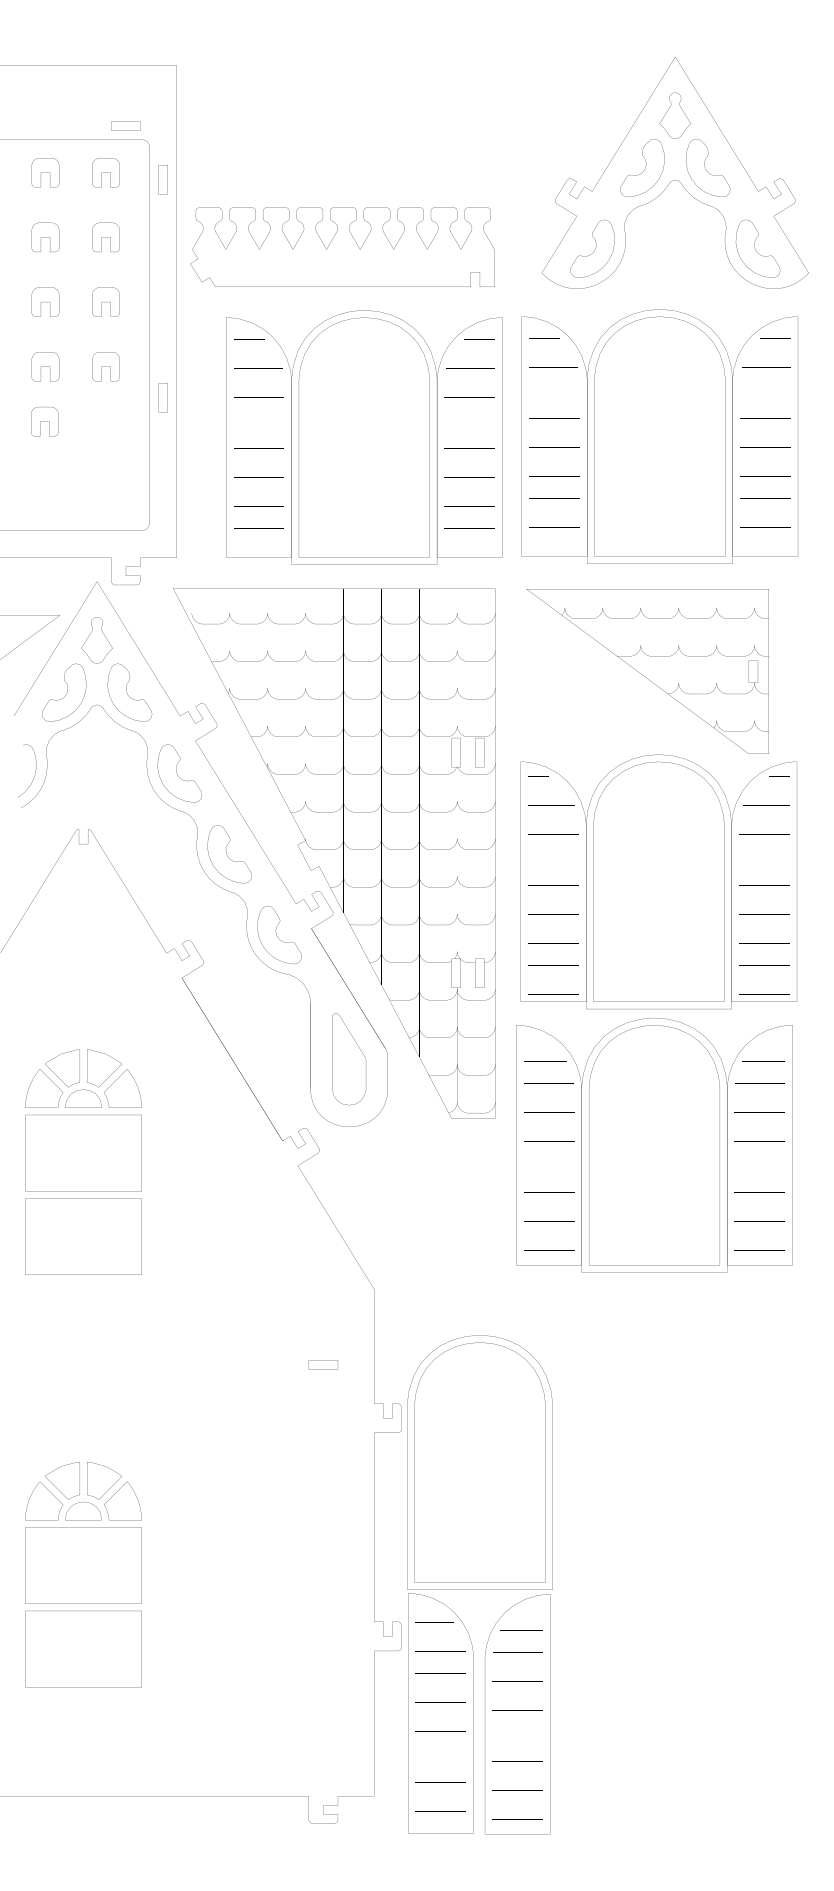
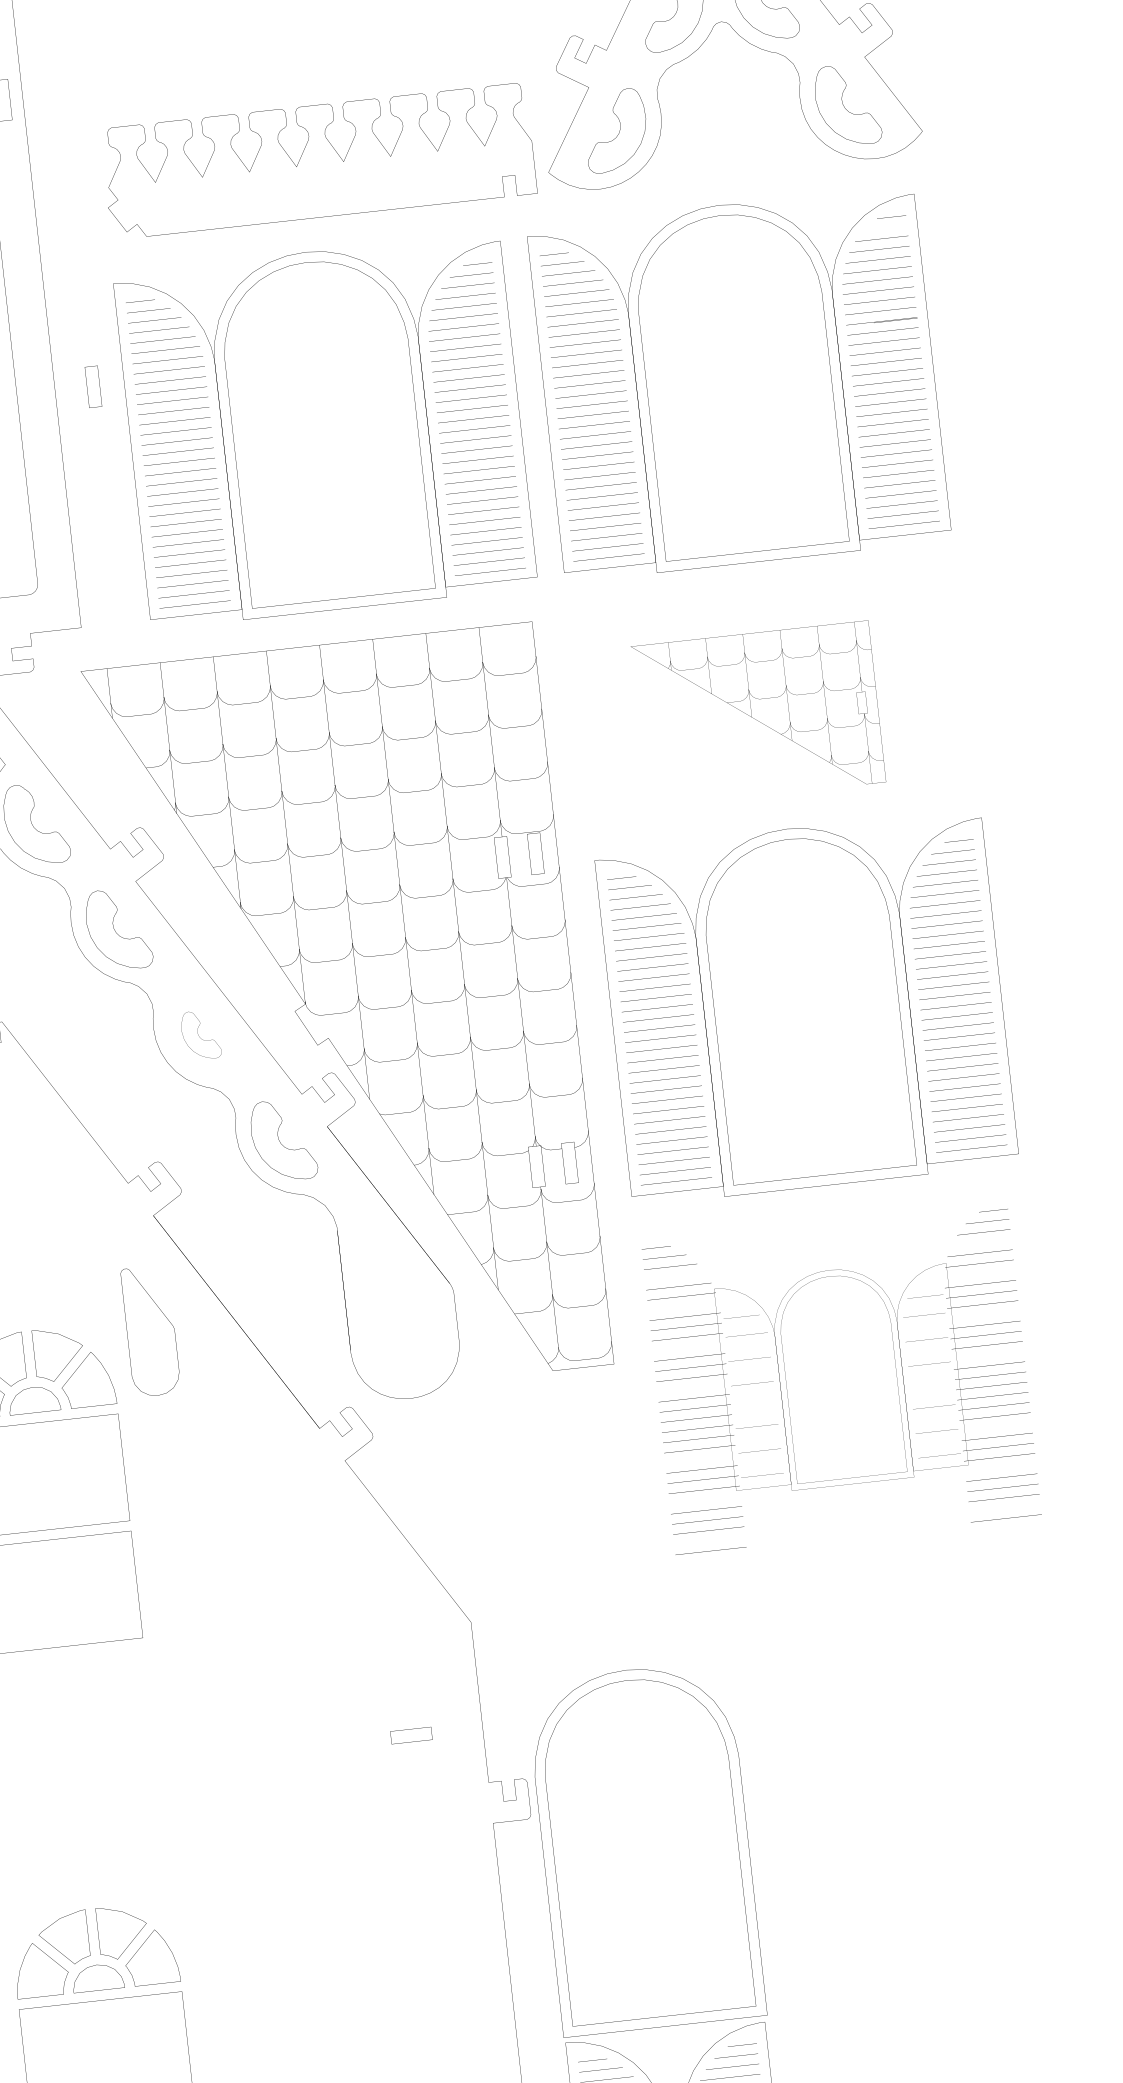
part: (333, 238) -> (304, 150), moved
line: (775, 338) -> (896, 320), moved
part: (162, 397) -> (92, 386), moved
part: (647, 671) -> (758, 714), size x0.7
part: (229, 854) -> (200, 1035), size x0.6
curve: (362, 1053) -> (168, 1321), moved
part: (654, 1145) -> (841, 1377), size x0.6

